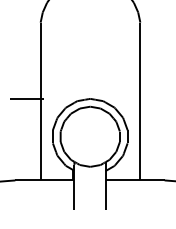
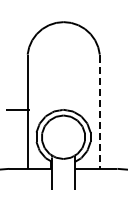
line: (139, 102) -> (99, 112), solid -> dashed

